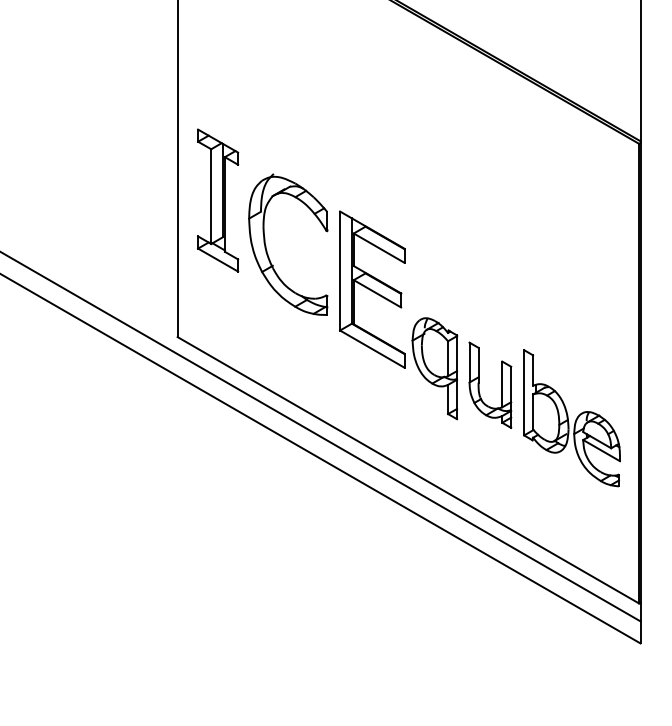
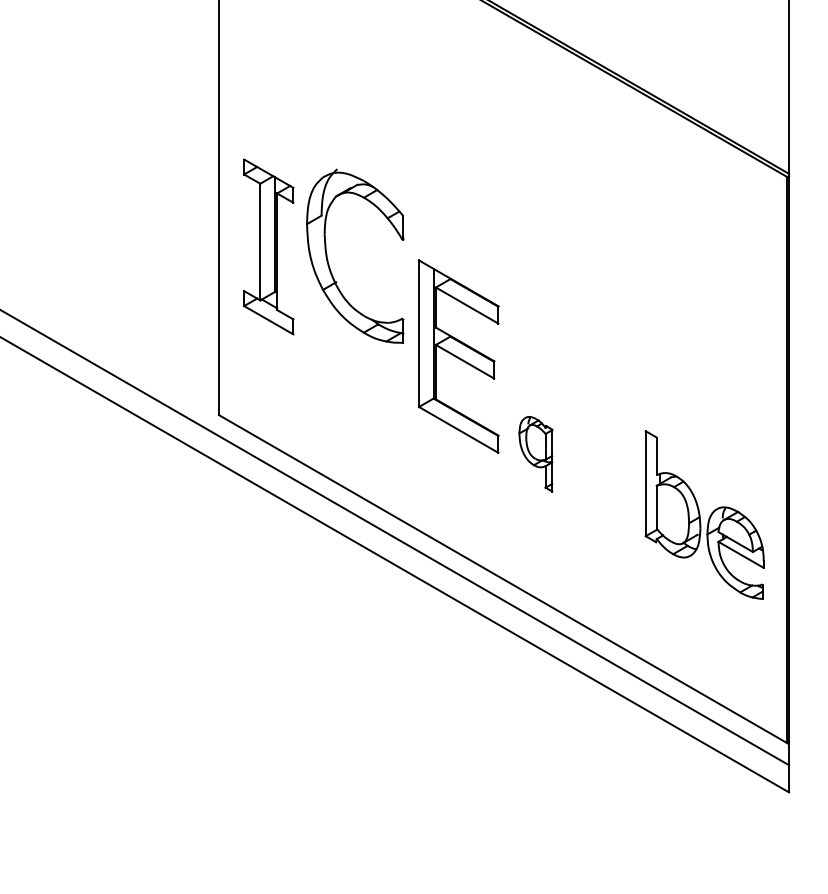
part: (266, 247) -> (328, 259), moved
part: (434, 369) -> (535, 454), size x0.6
part: (479, 384) -> (590, 473), removed

